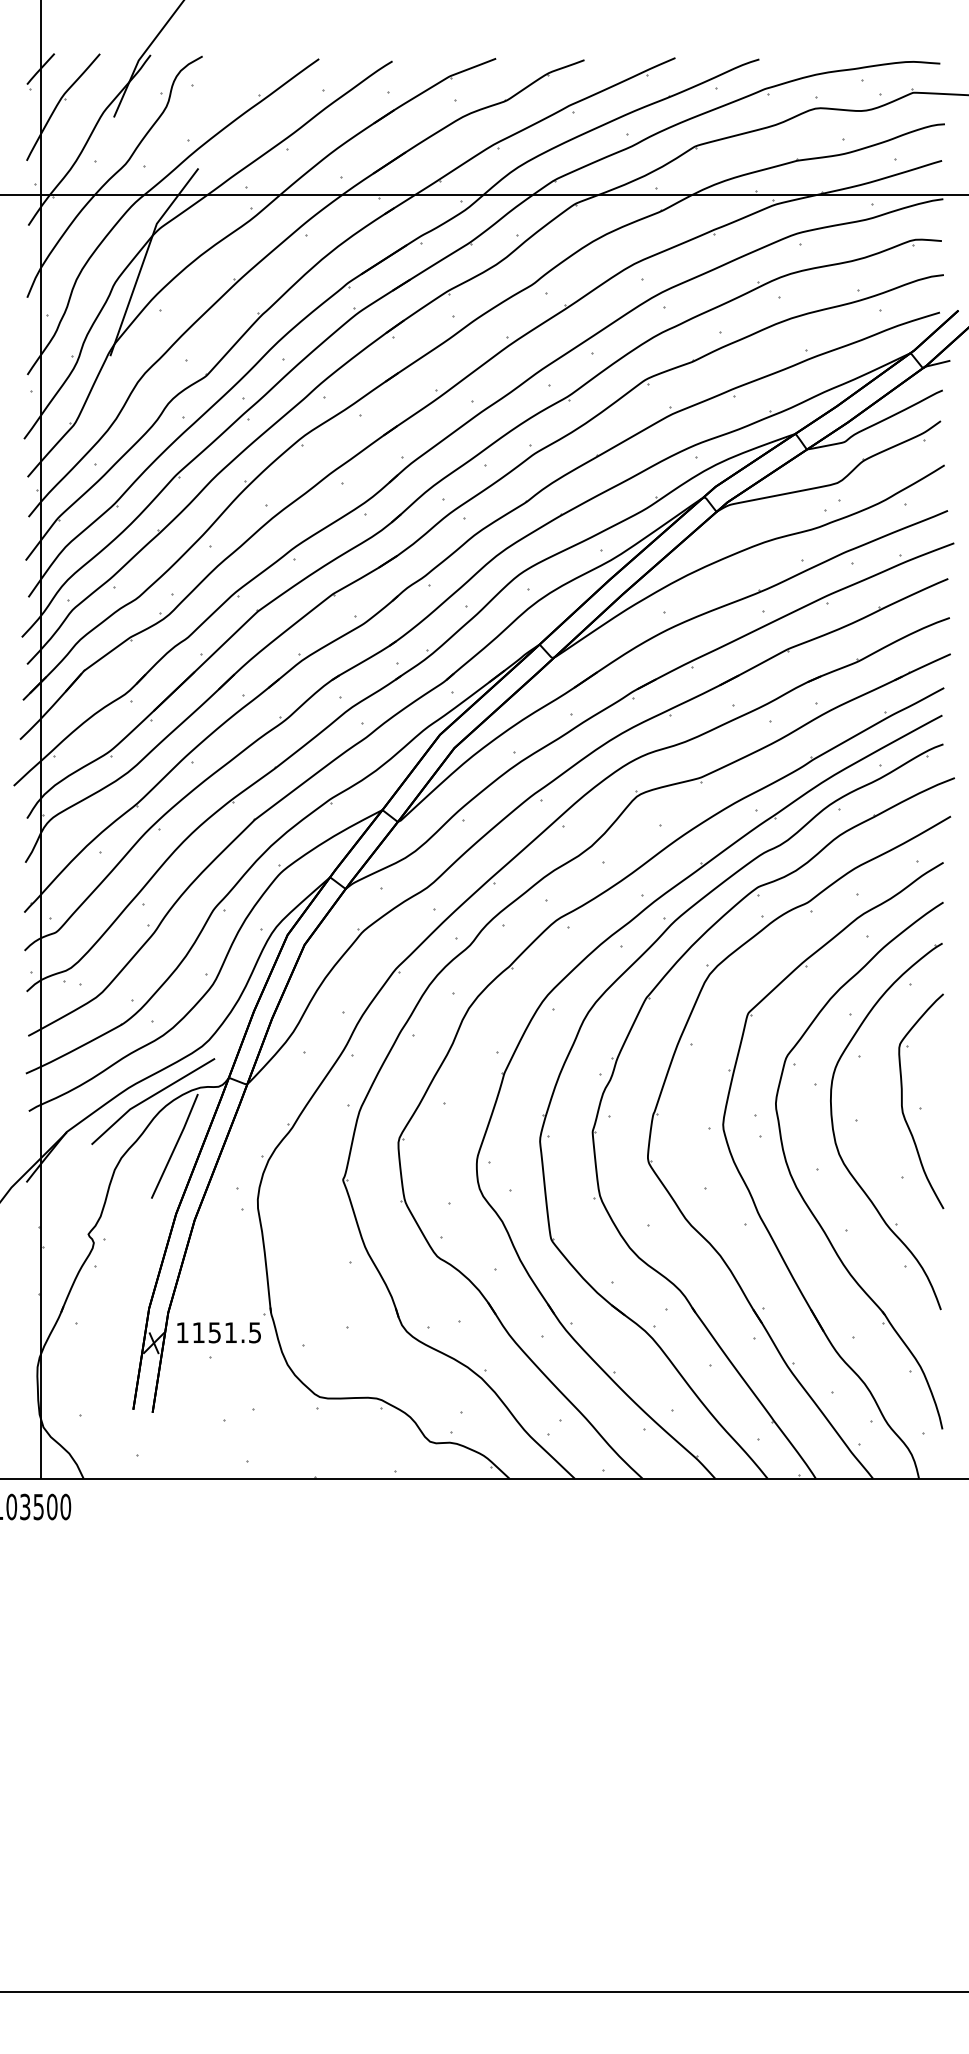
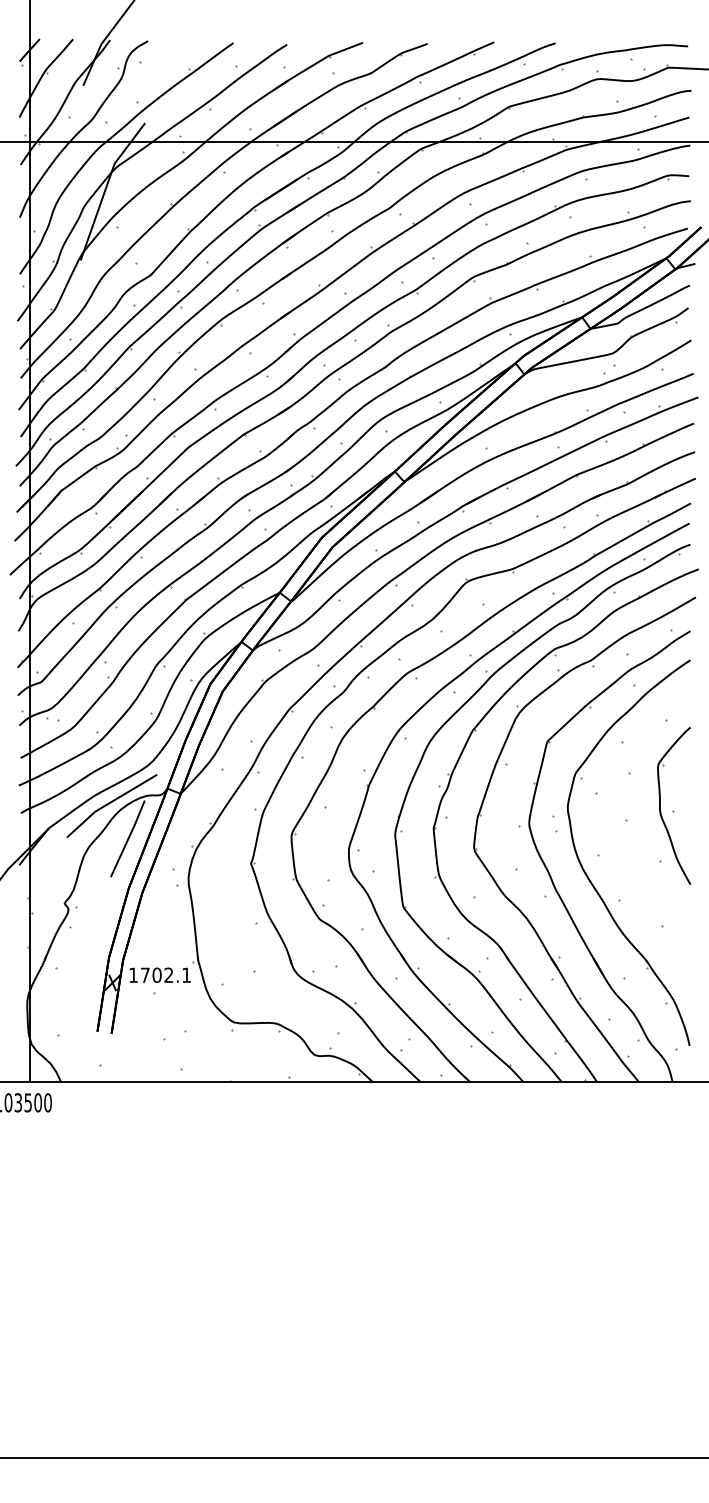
part: (835, 1135) -> (611, 830), removed
text: (226, 1332) -> (165, 975), 1151.5 -> 1702.1

